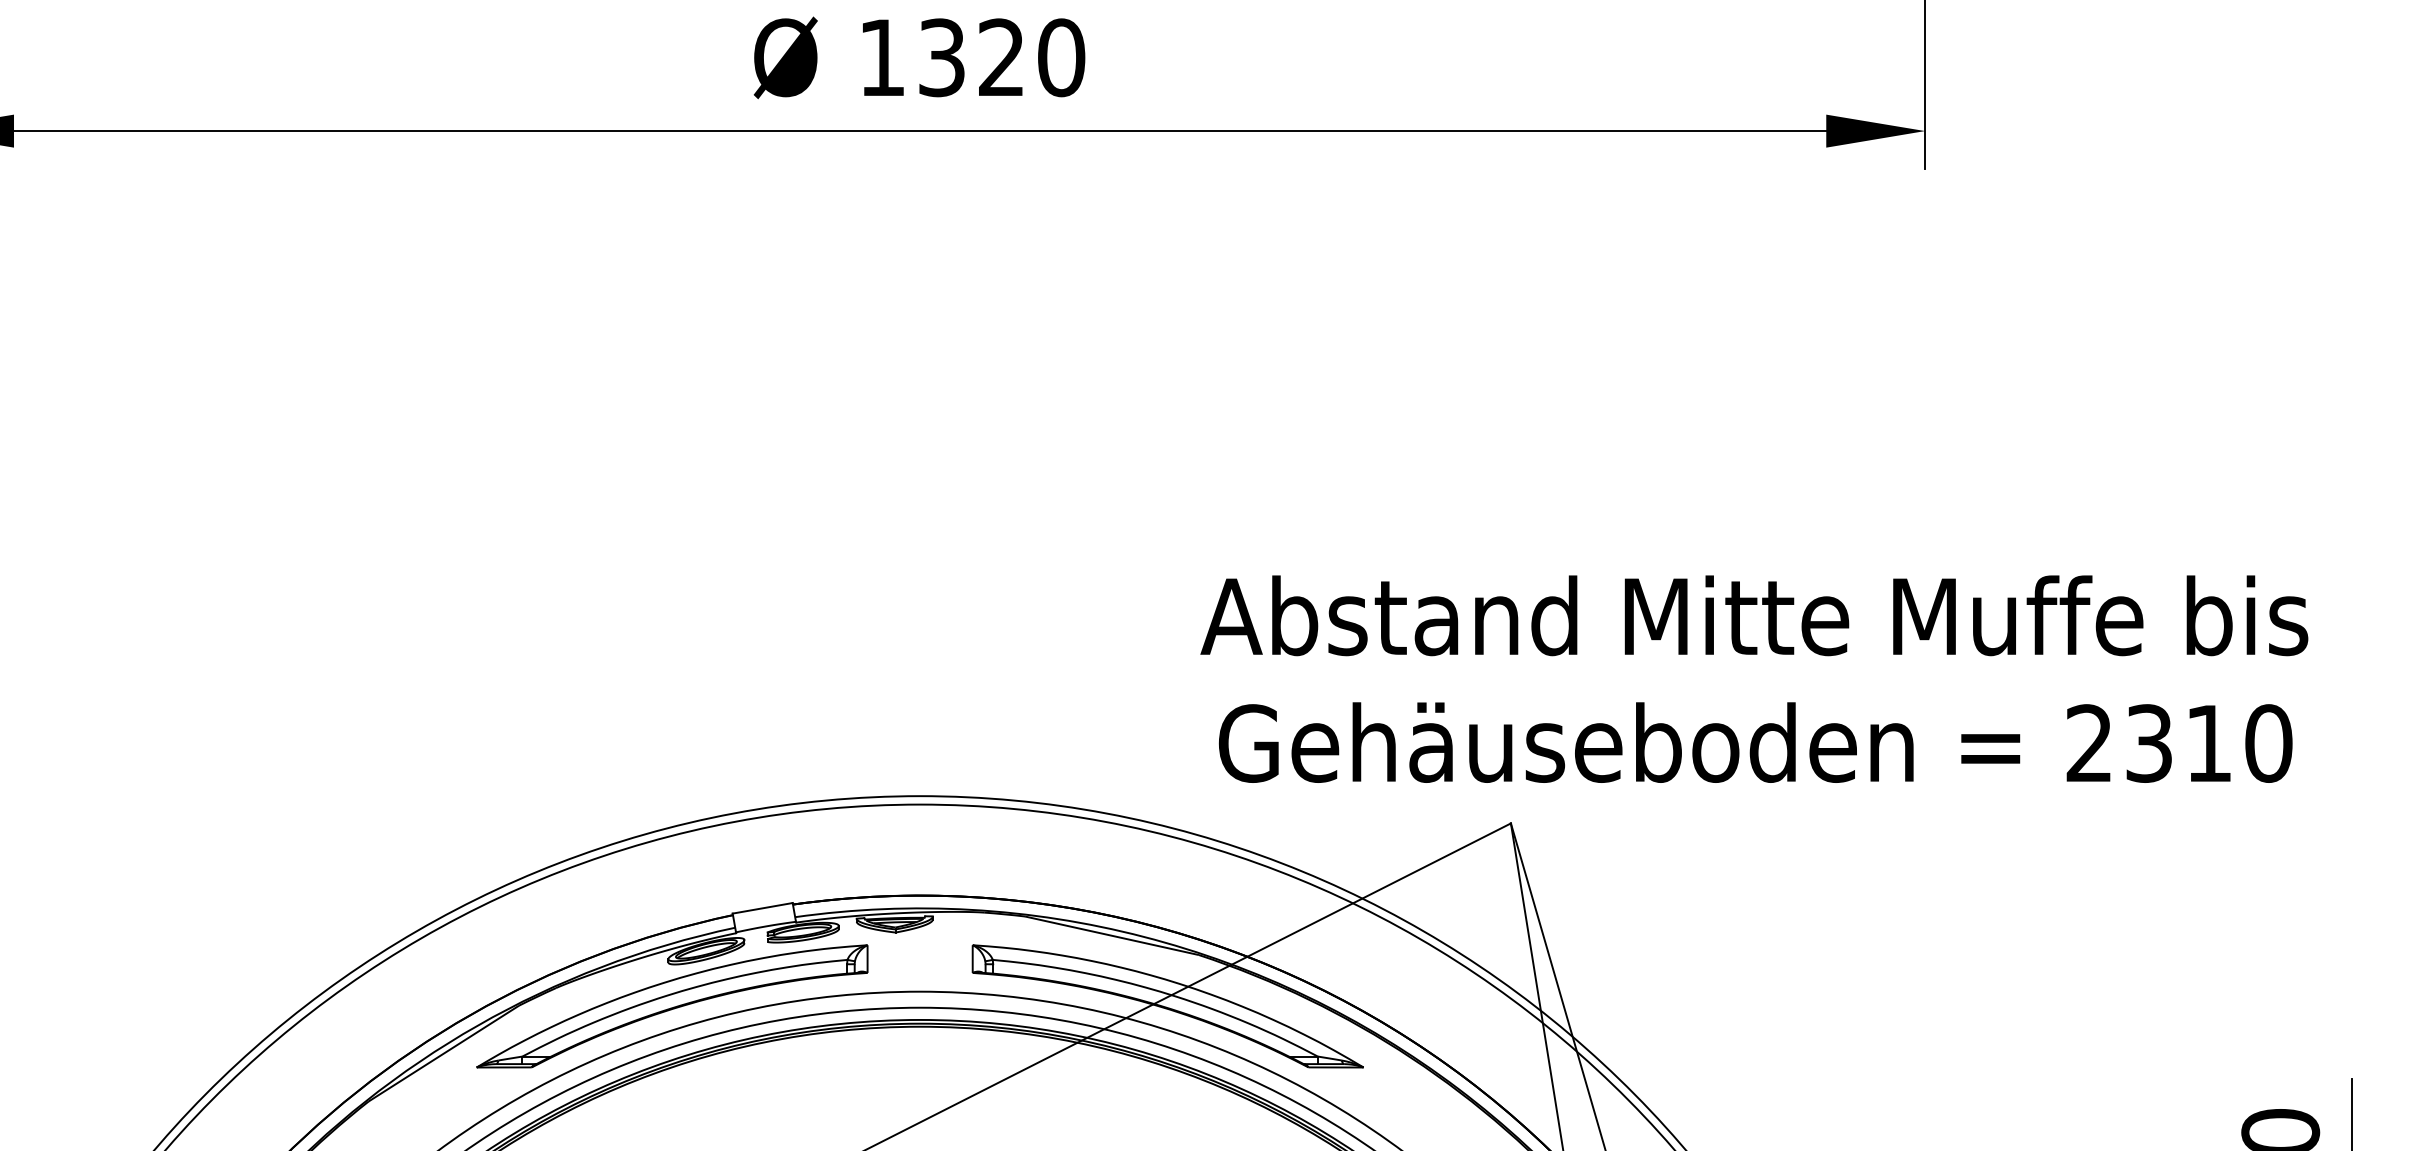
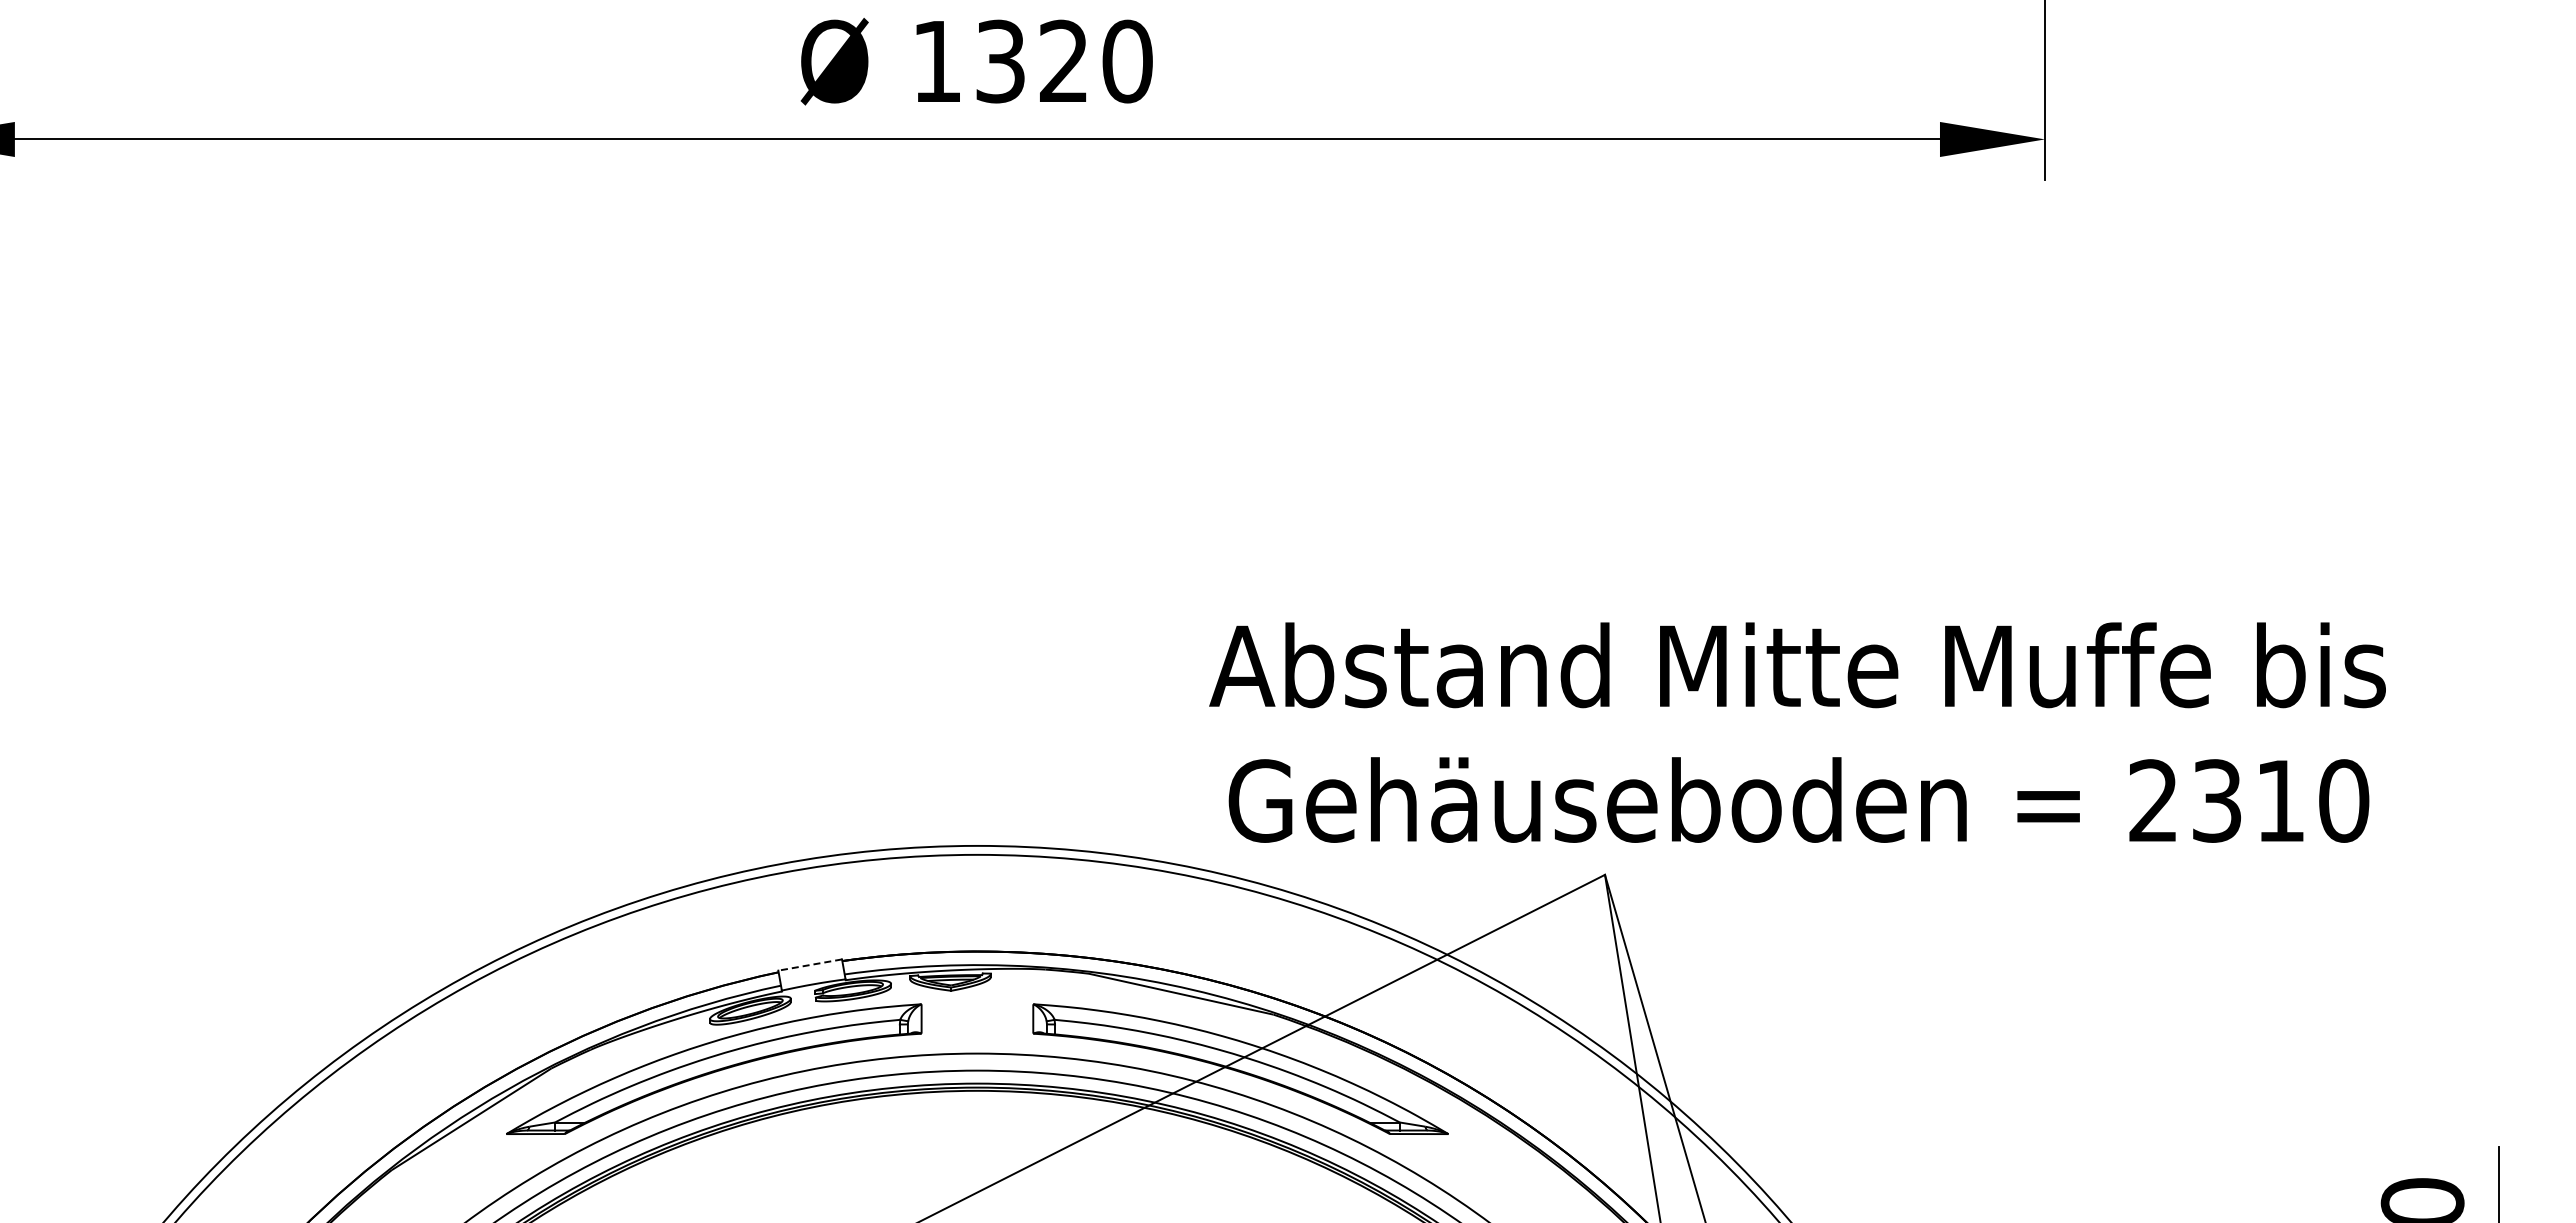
text: (1754, 679) -> (1797, 732), moved
line: (762, 908) -> (809, 965), solid -> dashed

